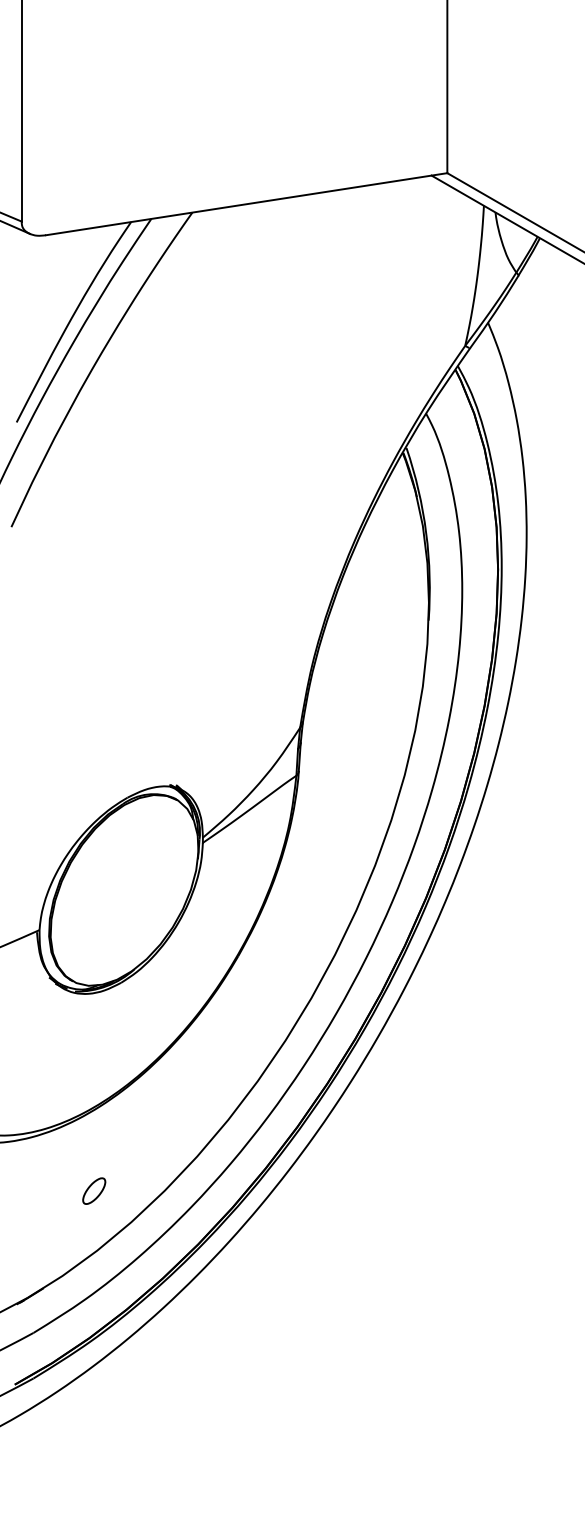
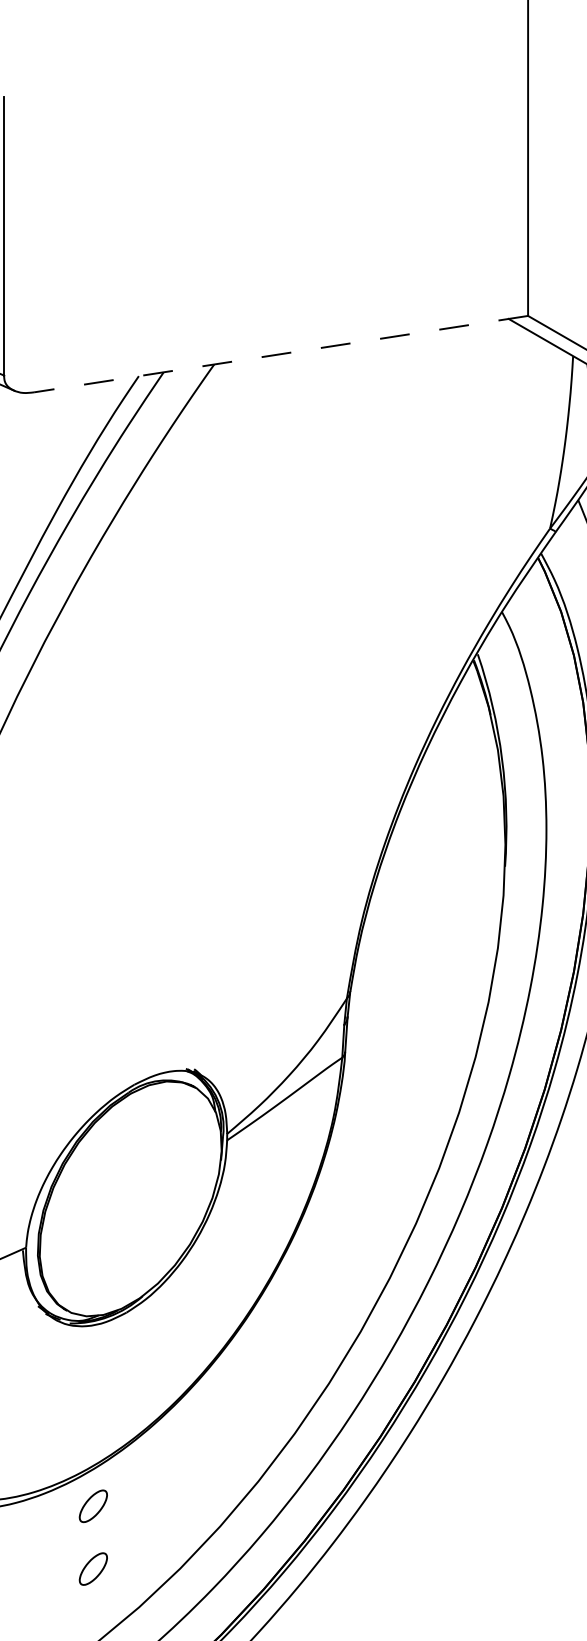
line: (246, 204) -> (280, 354), solid -> dashed
part: (94, 1139) -> (93, 1505), added

